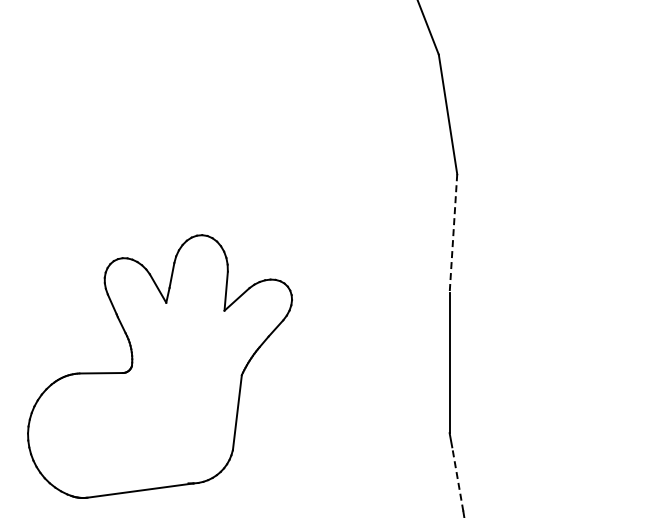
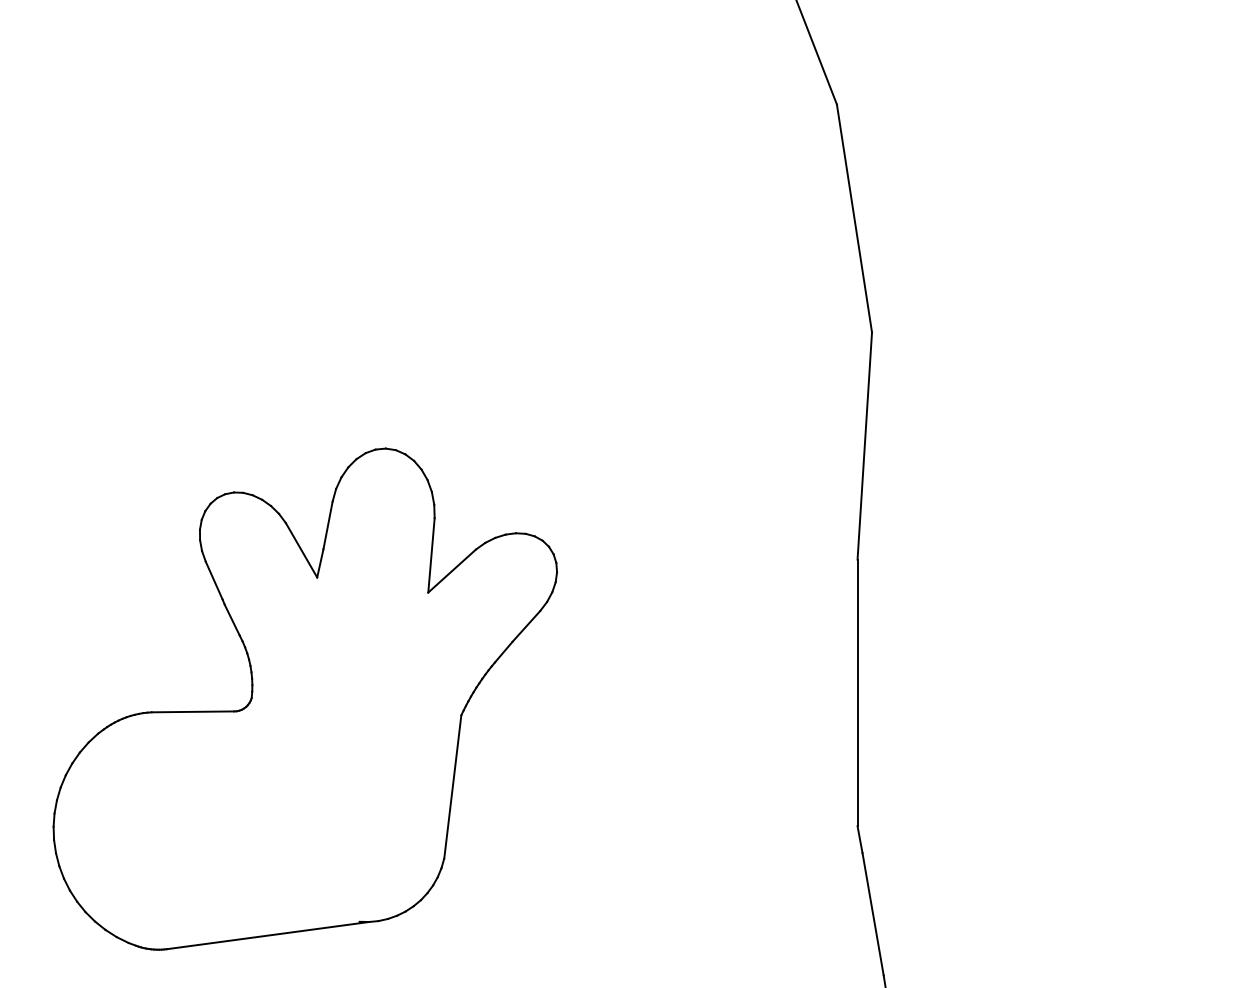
line: (453, 233) -> (864, 445), dashed -> solid
line: (457, 479) -> (872, 914), dashed -> solid

